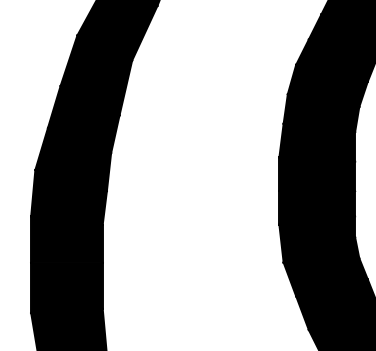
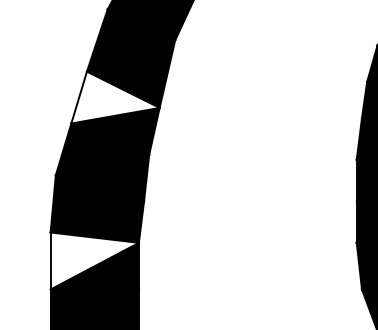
fill: (83, 106) -> (115, 97), removed
fill: (66, 239) -> (94, 261), removed

